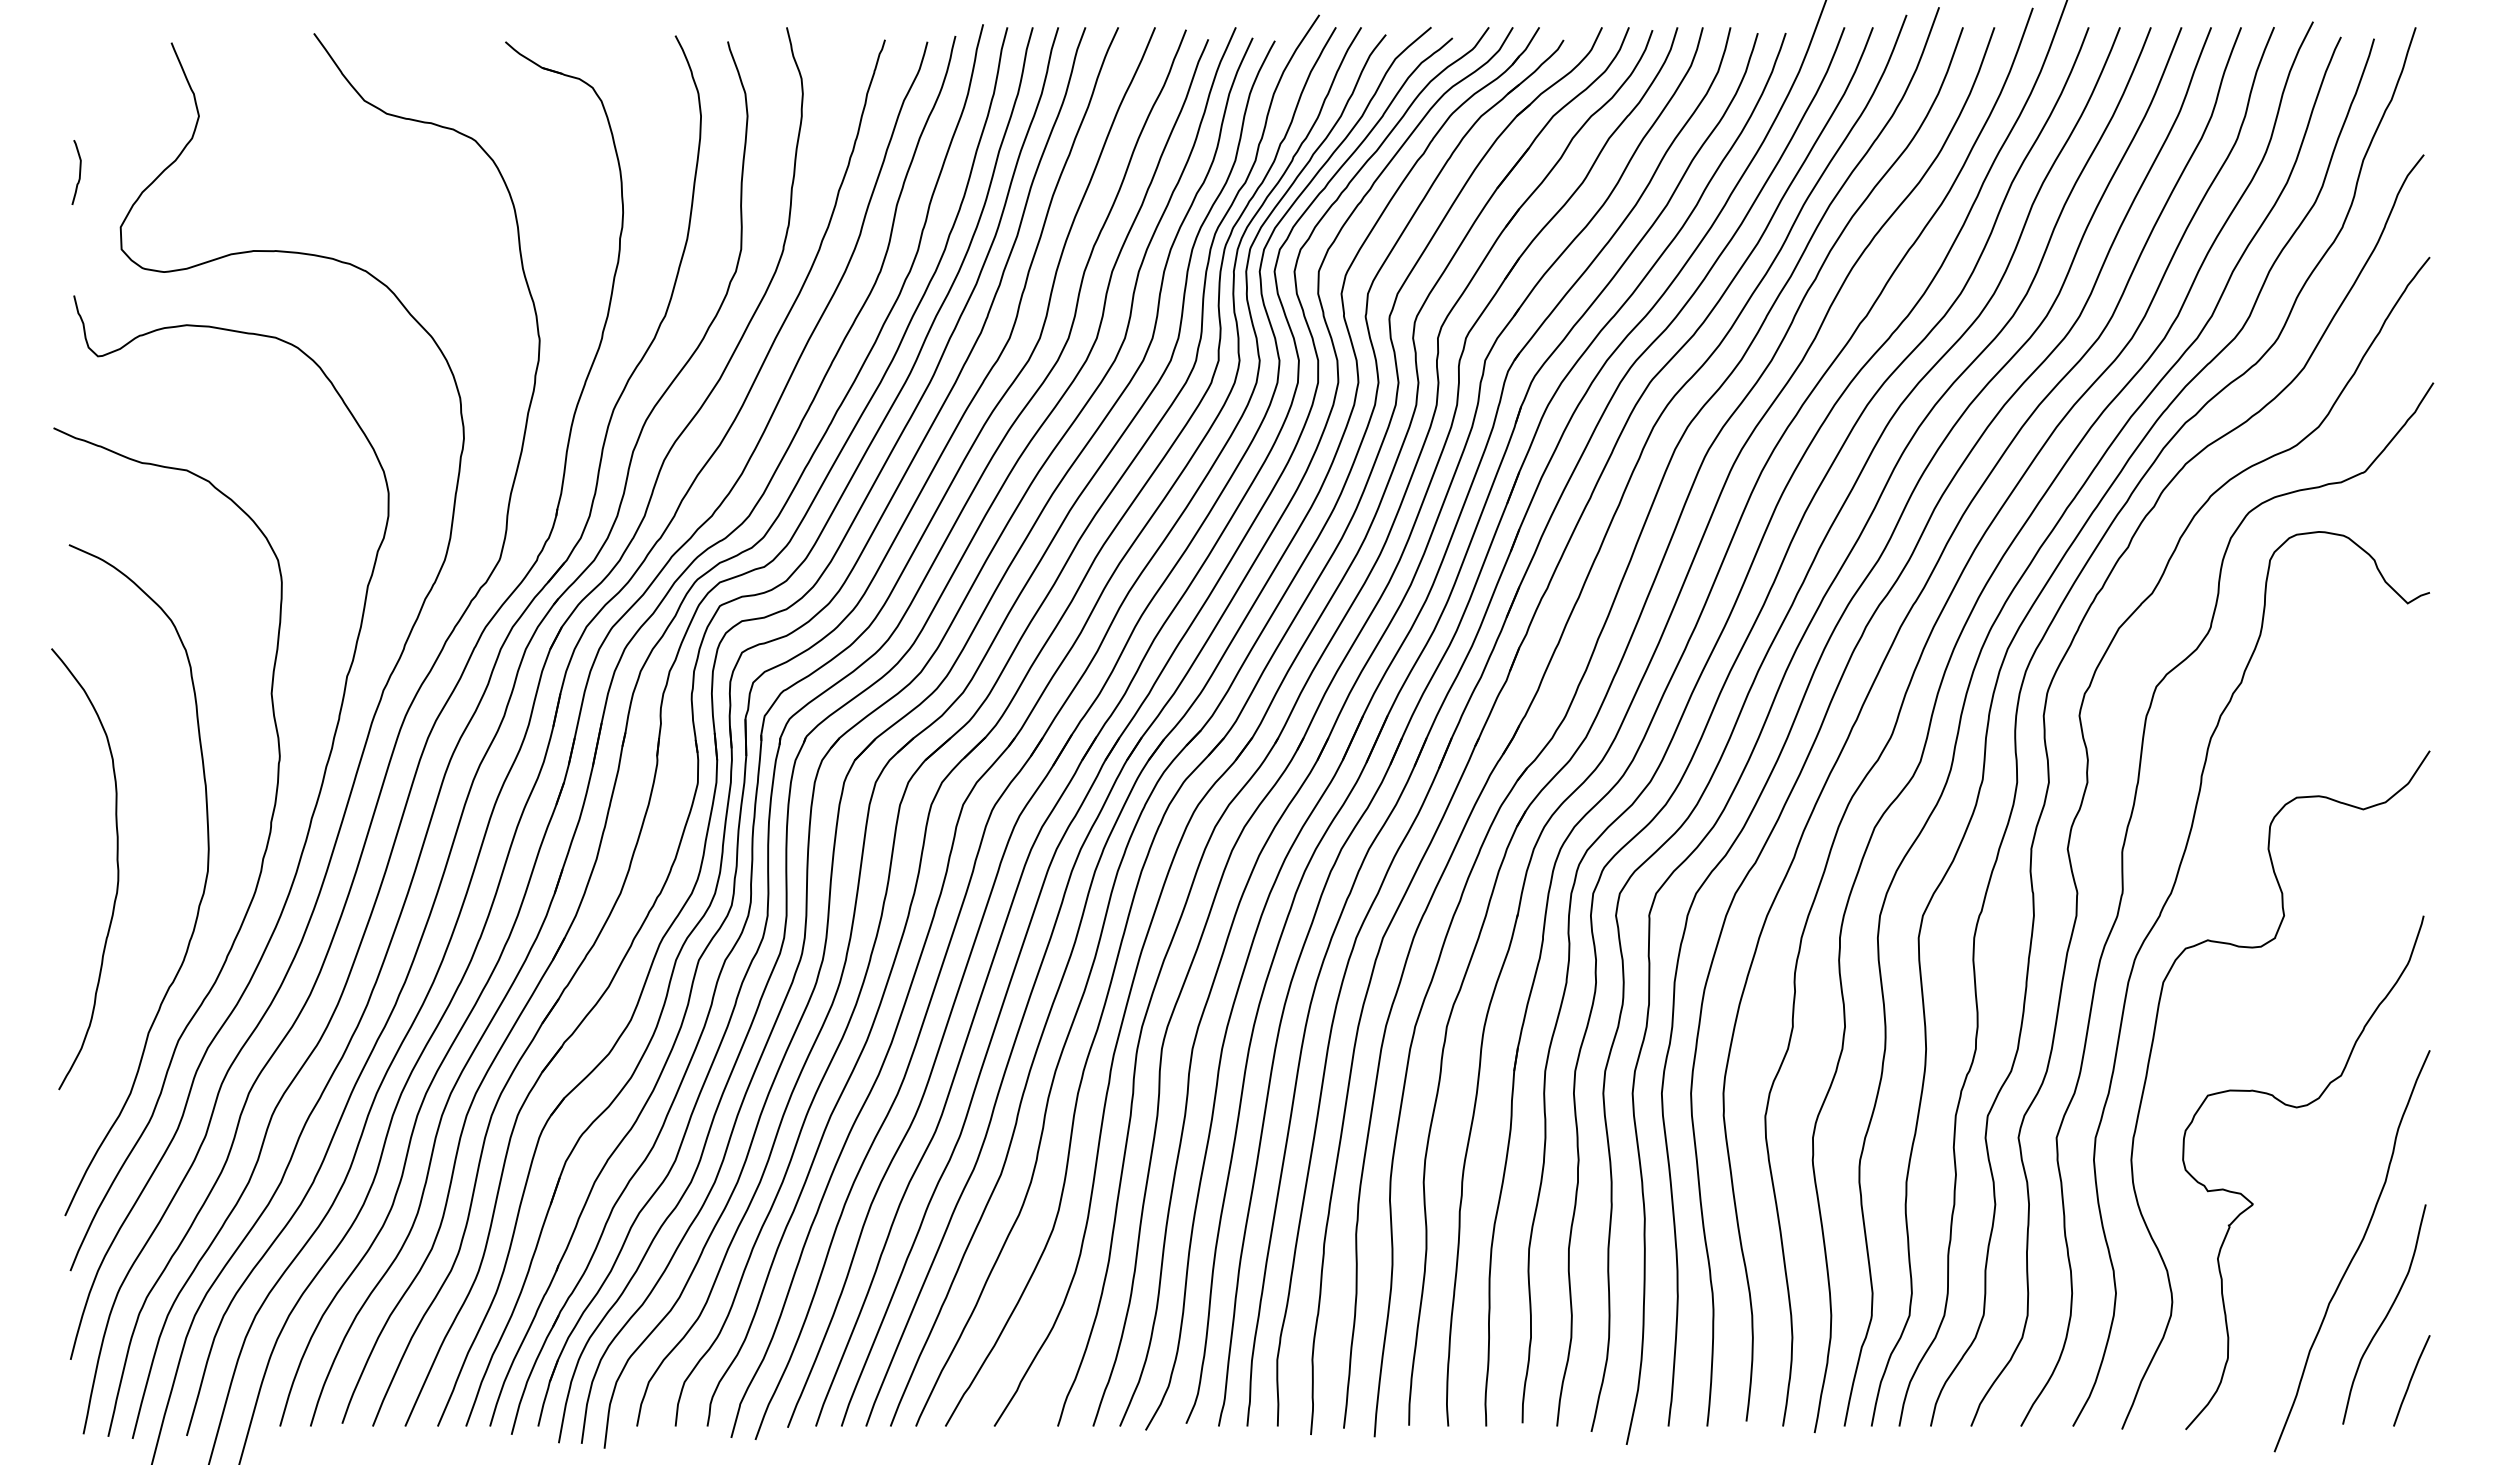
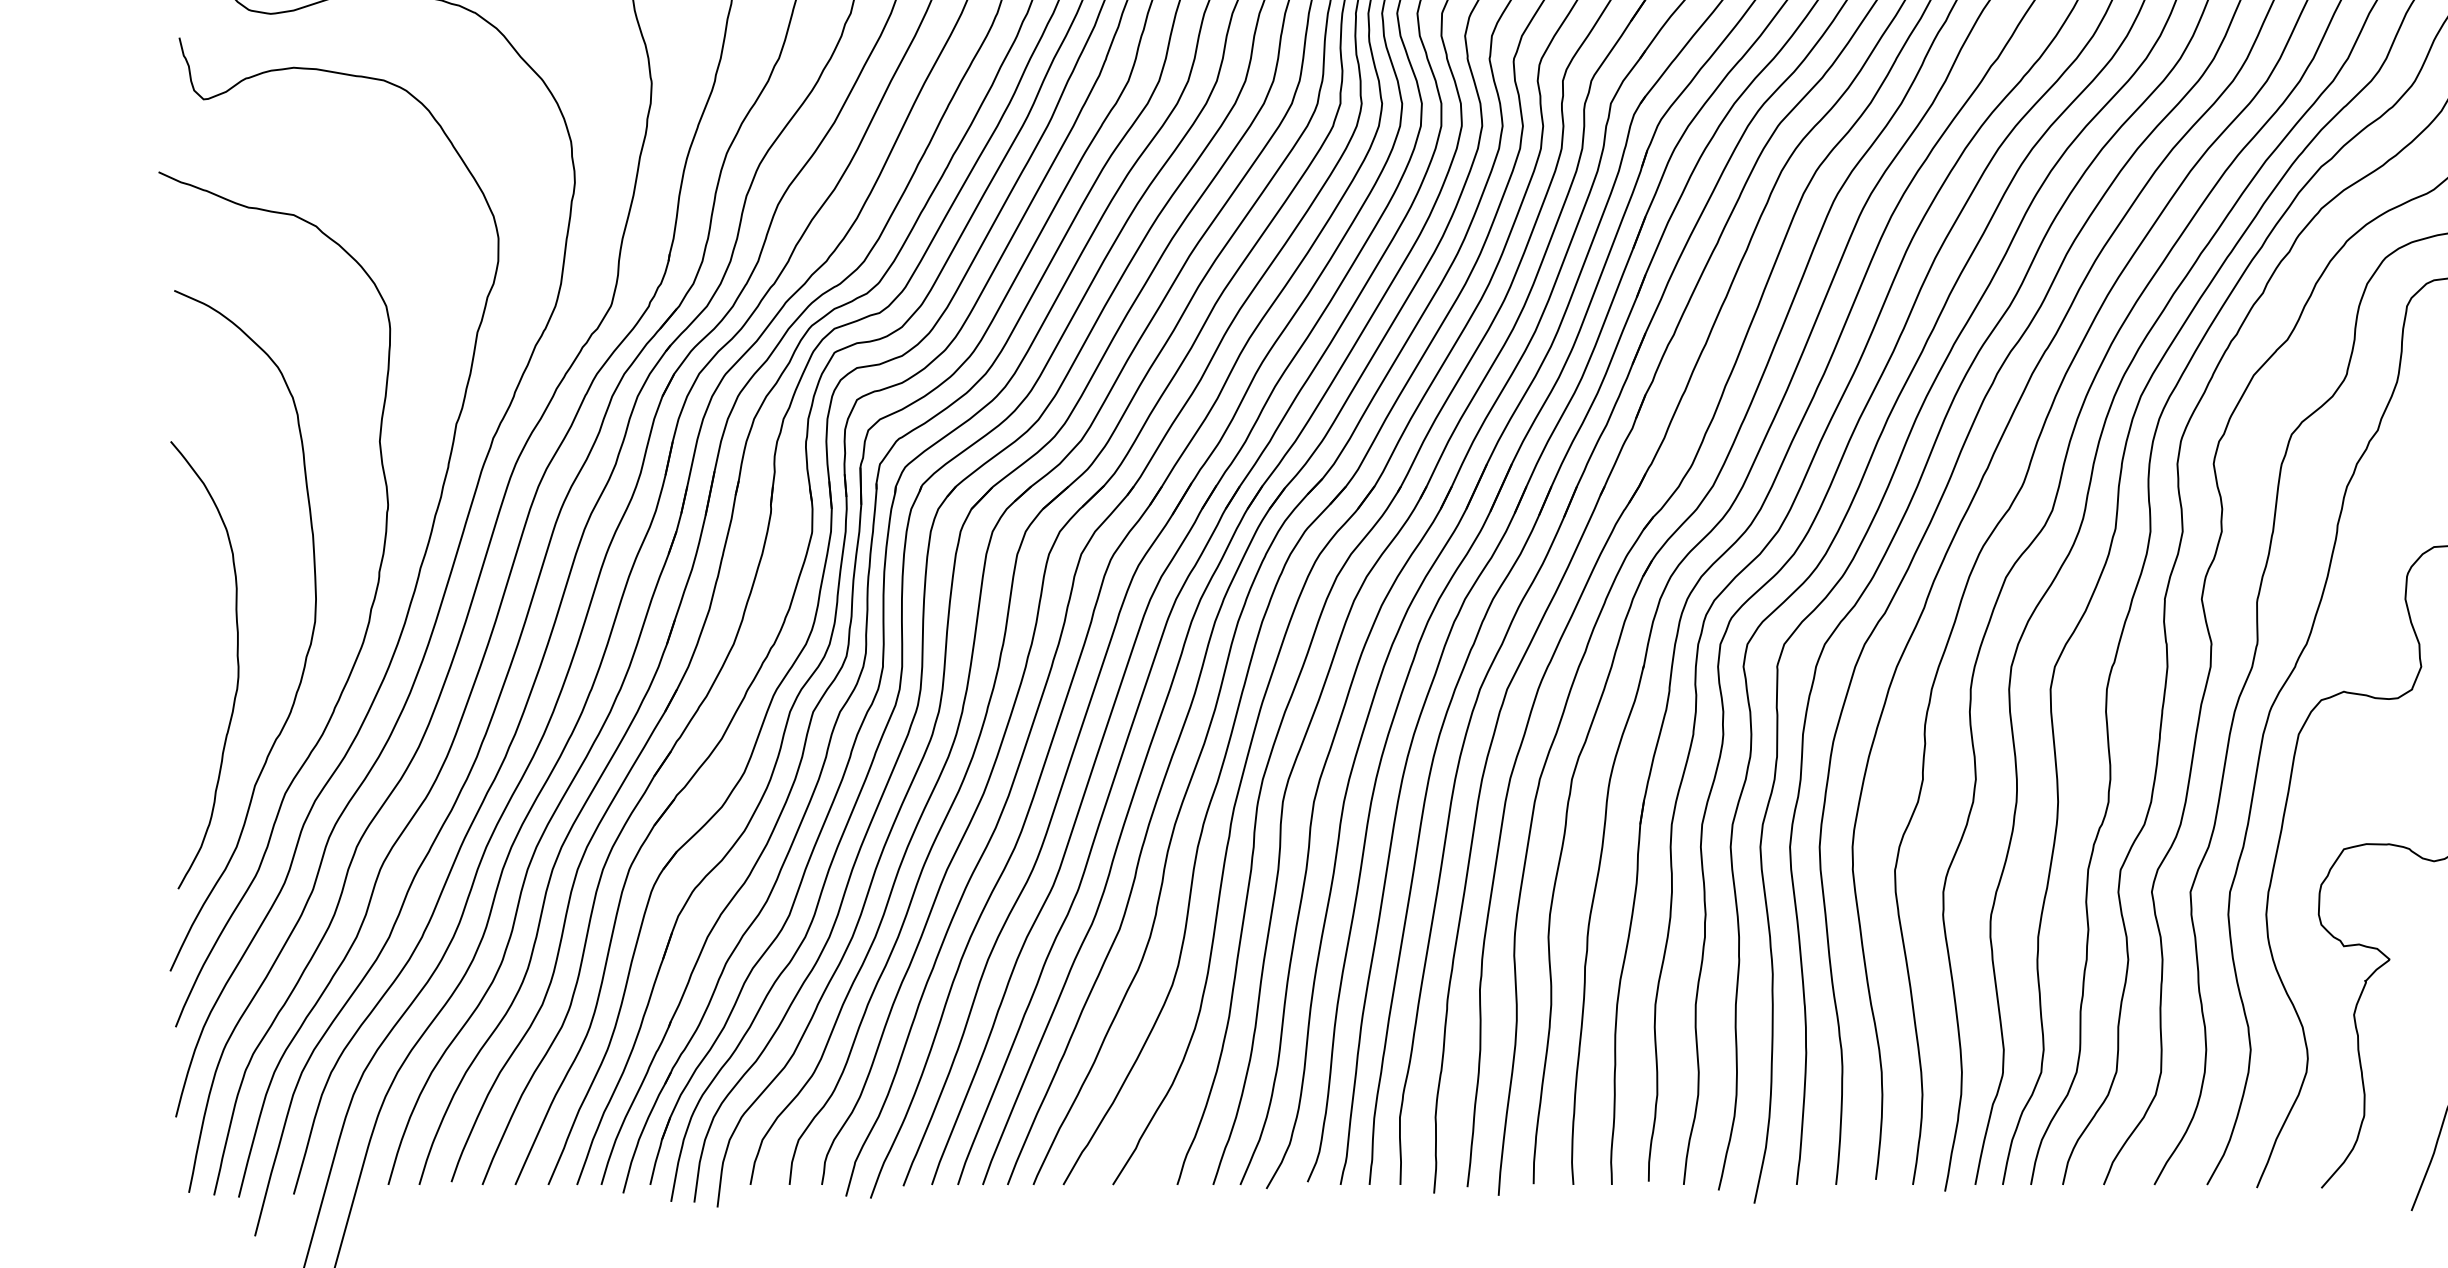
curve: (116, 863) -> (236, 659), moved

